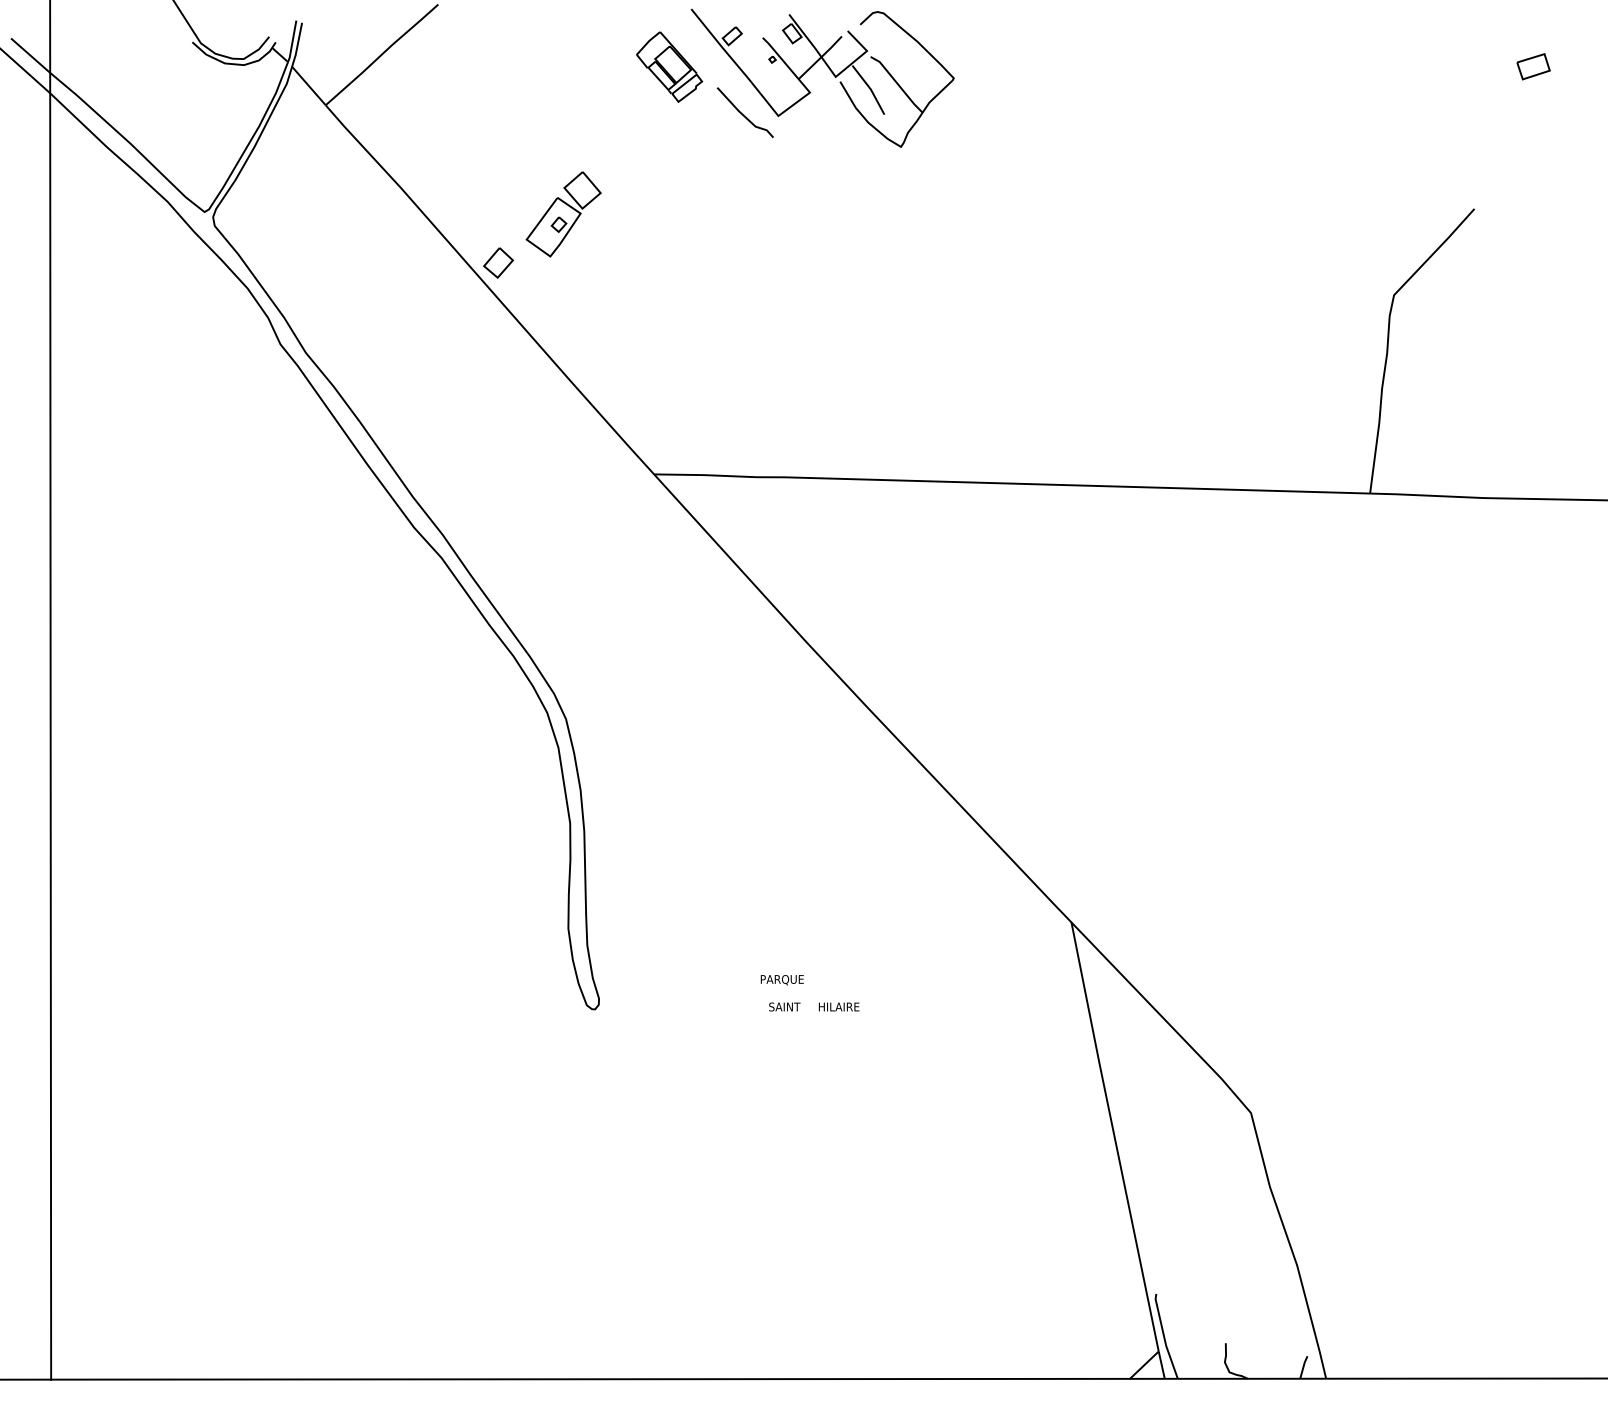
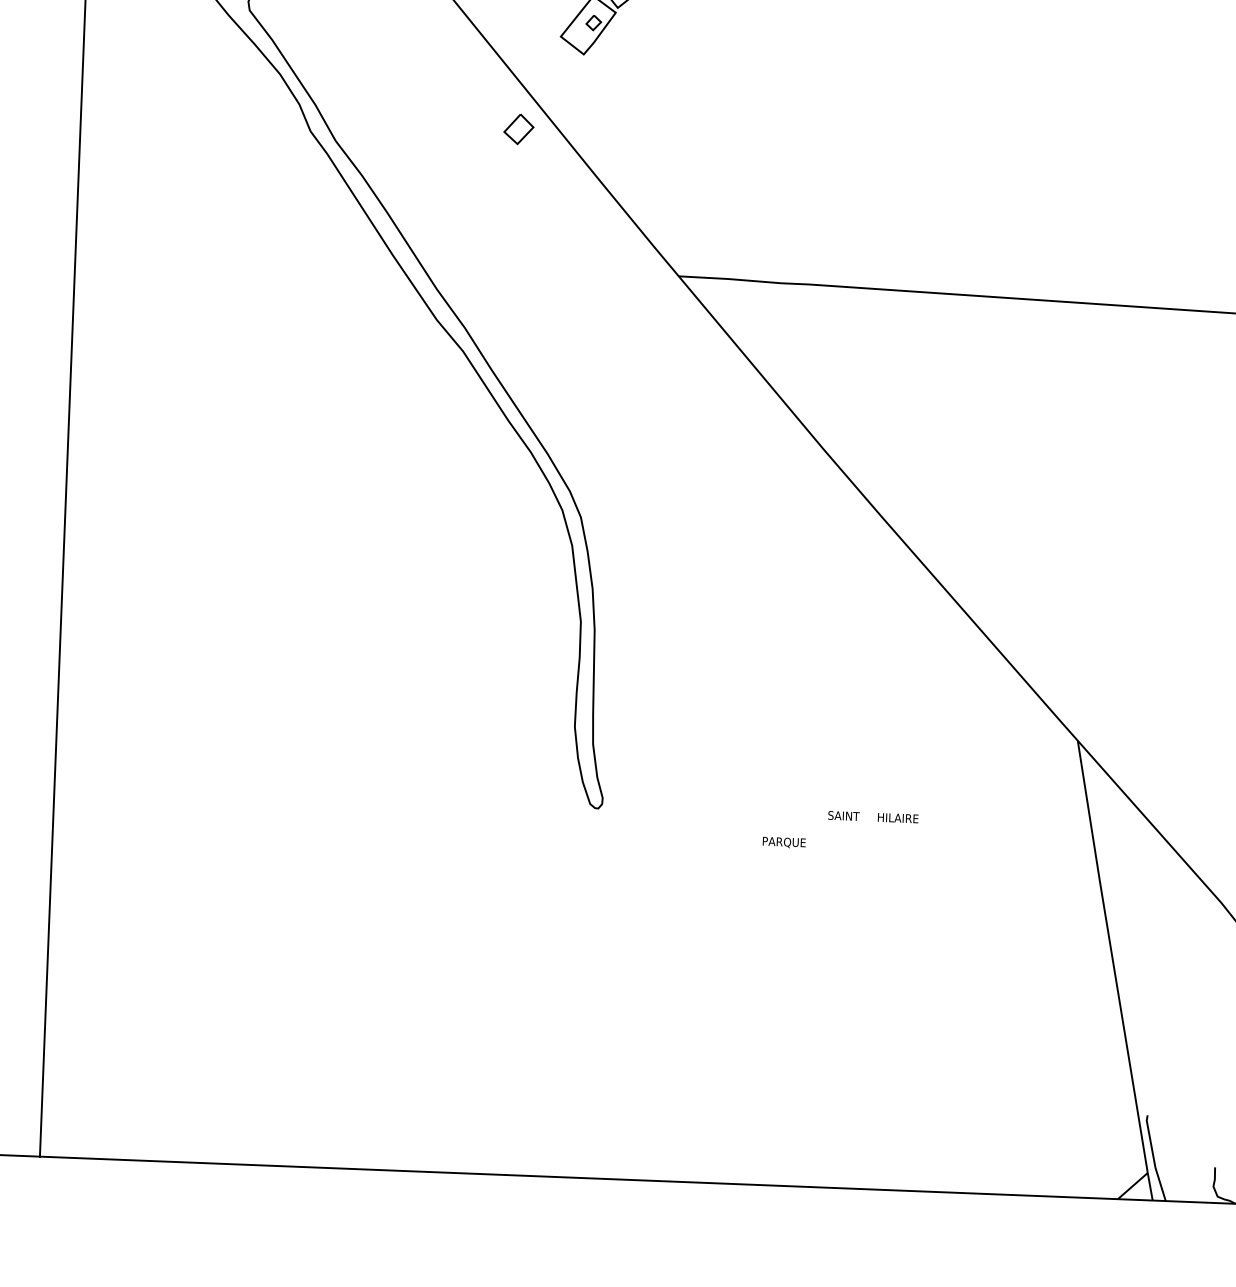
part: (498, 262) -> (518, 128), moved
text: (781, 980) -> (783, 843), moved
text: (814, 1006) -> (873, 816), moved

